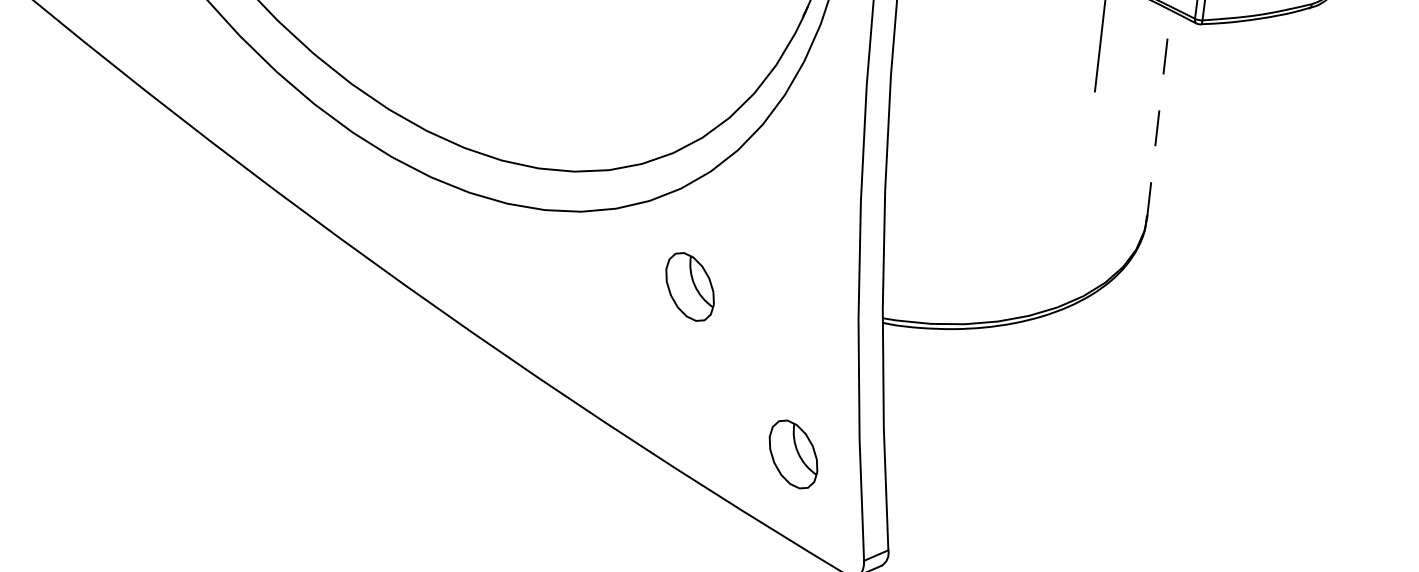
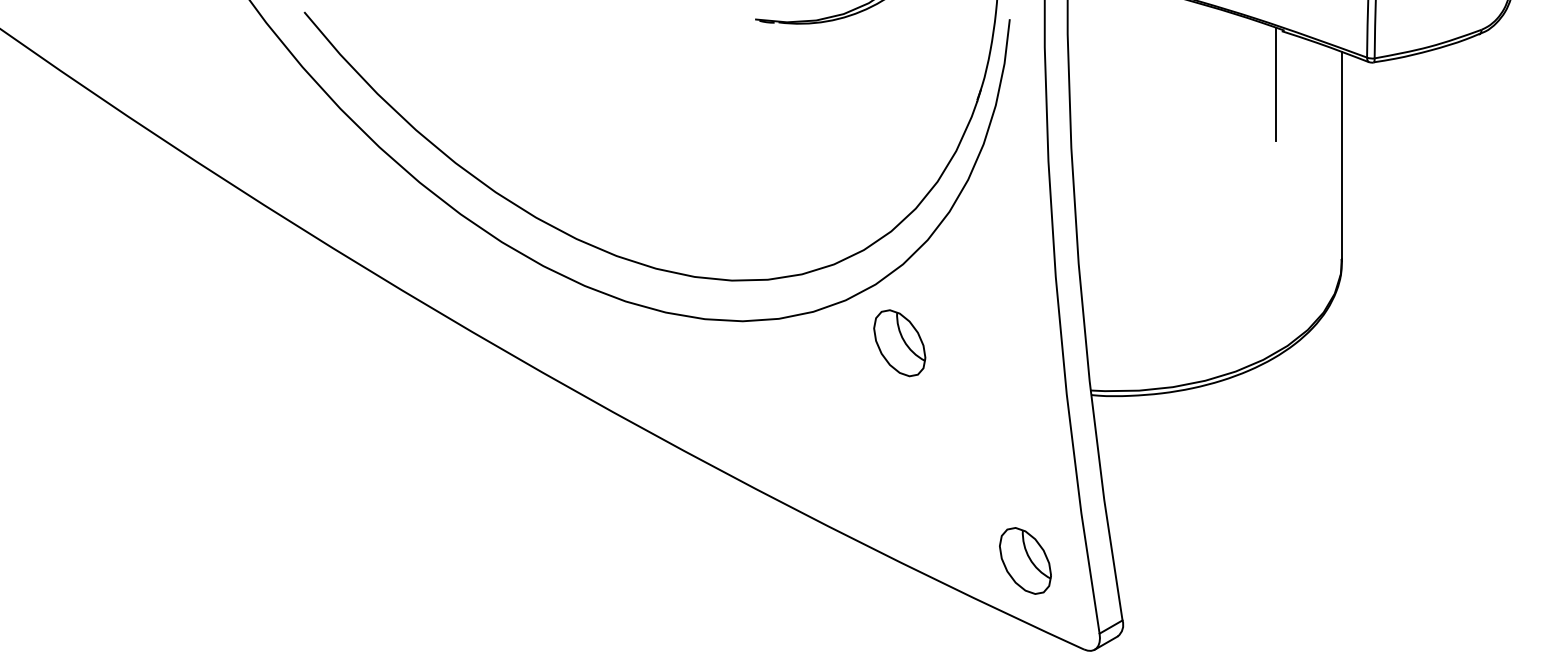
line: (1159, 114) -> (1342, 156), dashed -> solid
part: (689, 287) -> (899, 343), moved
part: (793, 454) -> (1025, 560), moved

